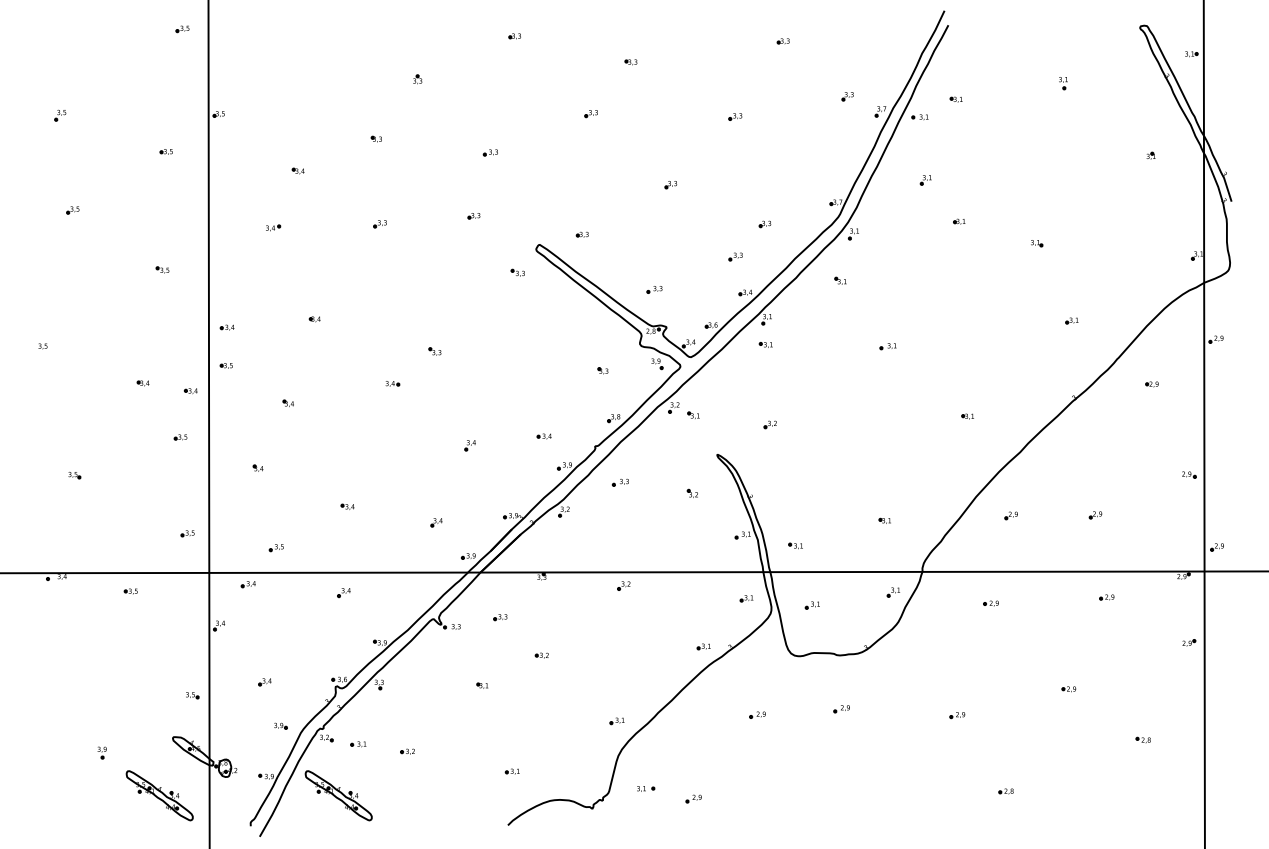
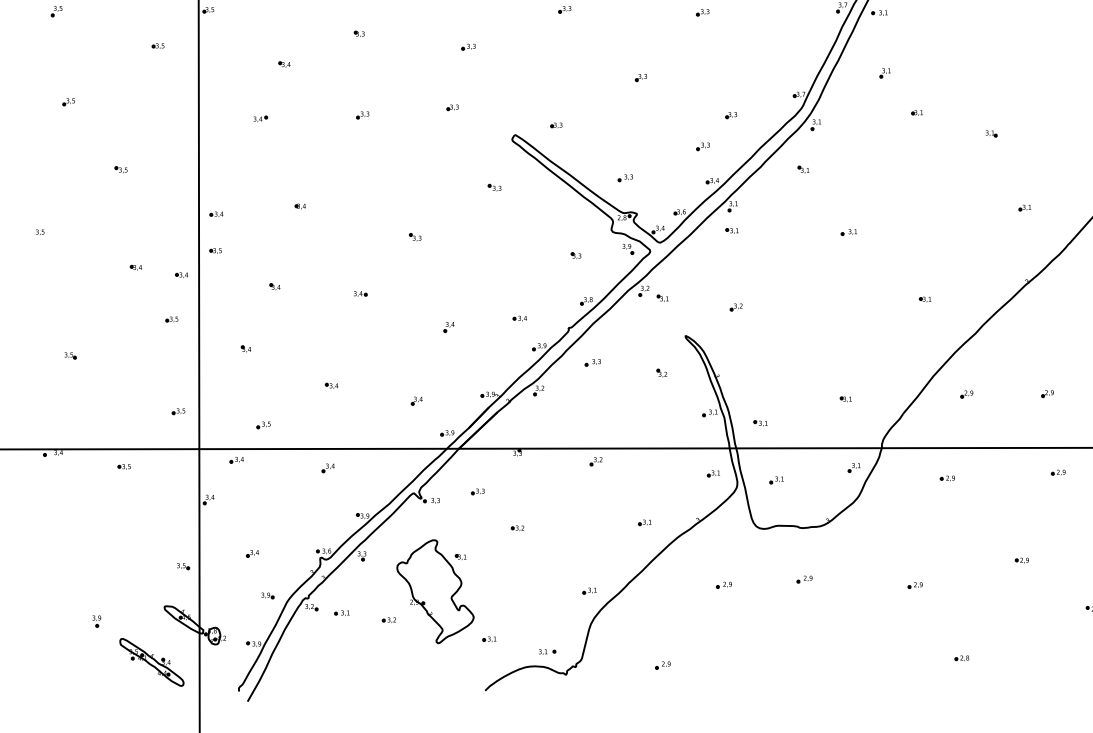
part: (162, 269) -> (121, 169), moved
part: (517, 272) -> (494, 187), moved
part: (392, 383) -> (360, 293), moved
part: (703, 646) -> (644, 522), moved
part: (455, 721) -> (434, 591), added
part: (646, 788) -> (547, 651), moved
part: (338, 795) -> (322, 662), removed

